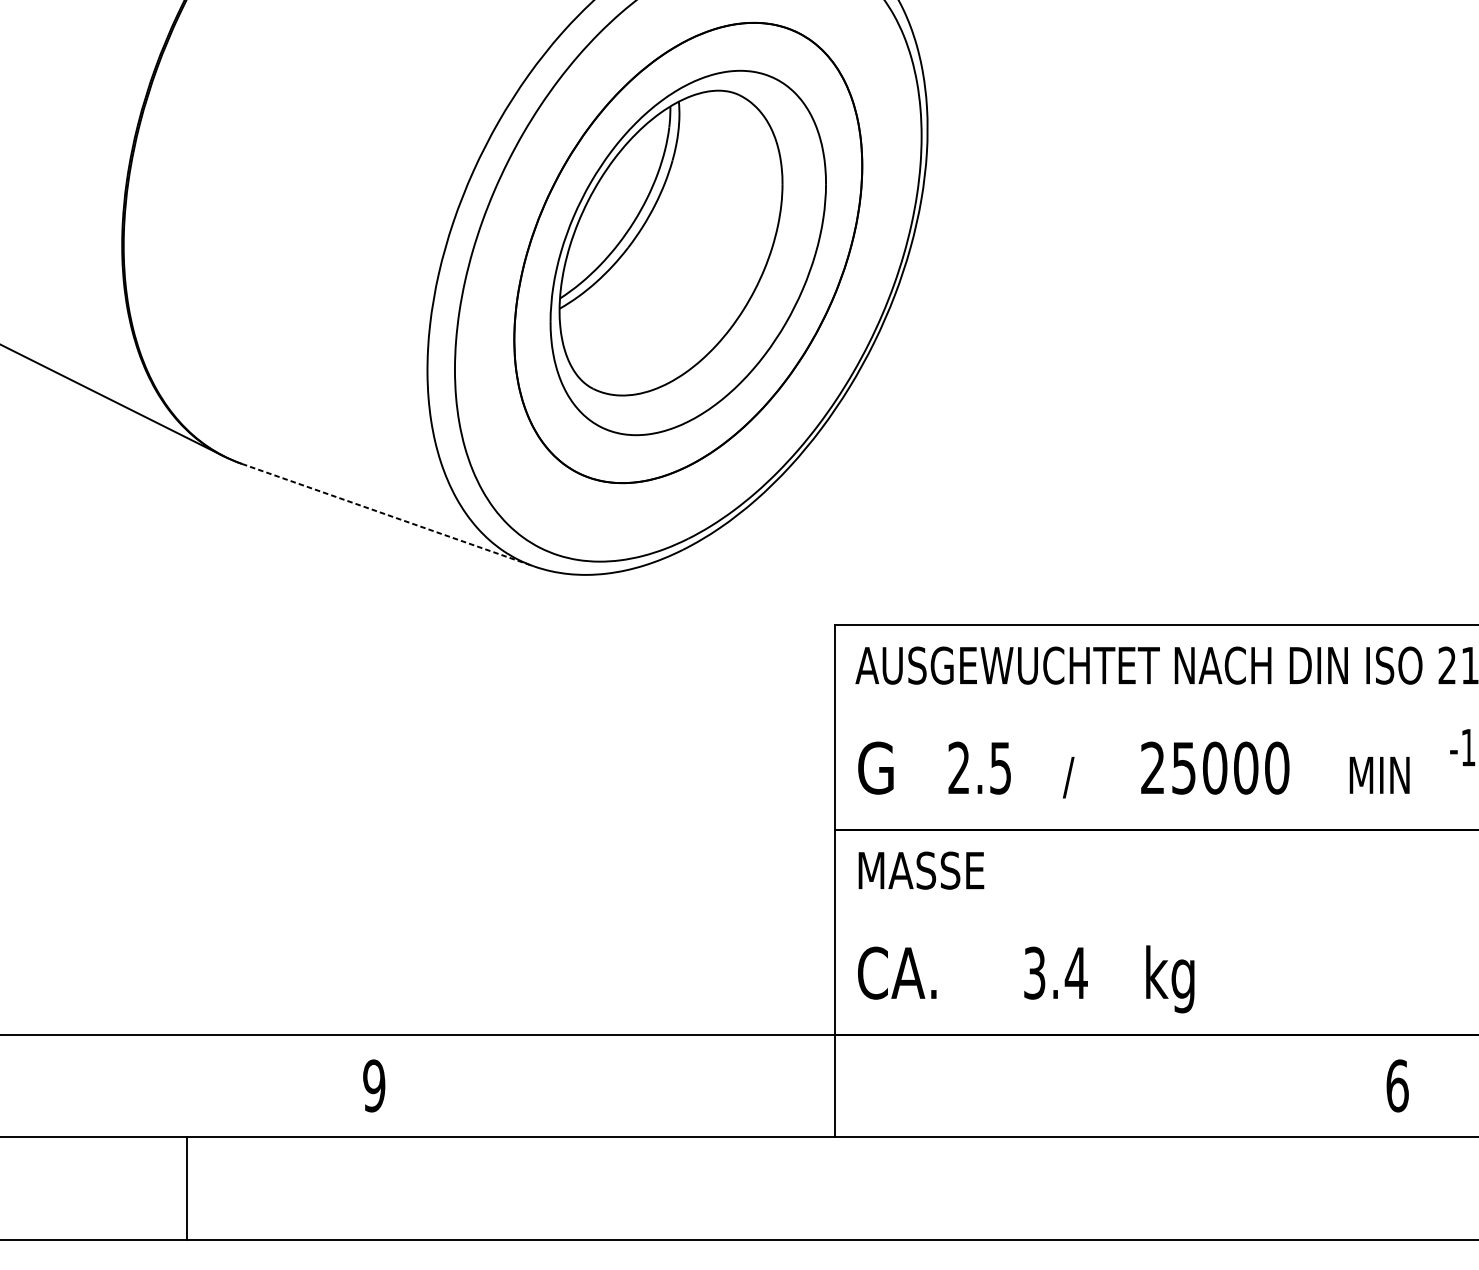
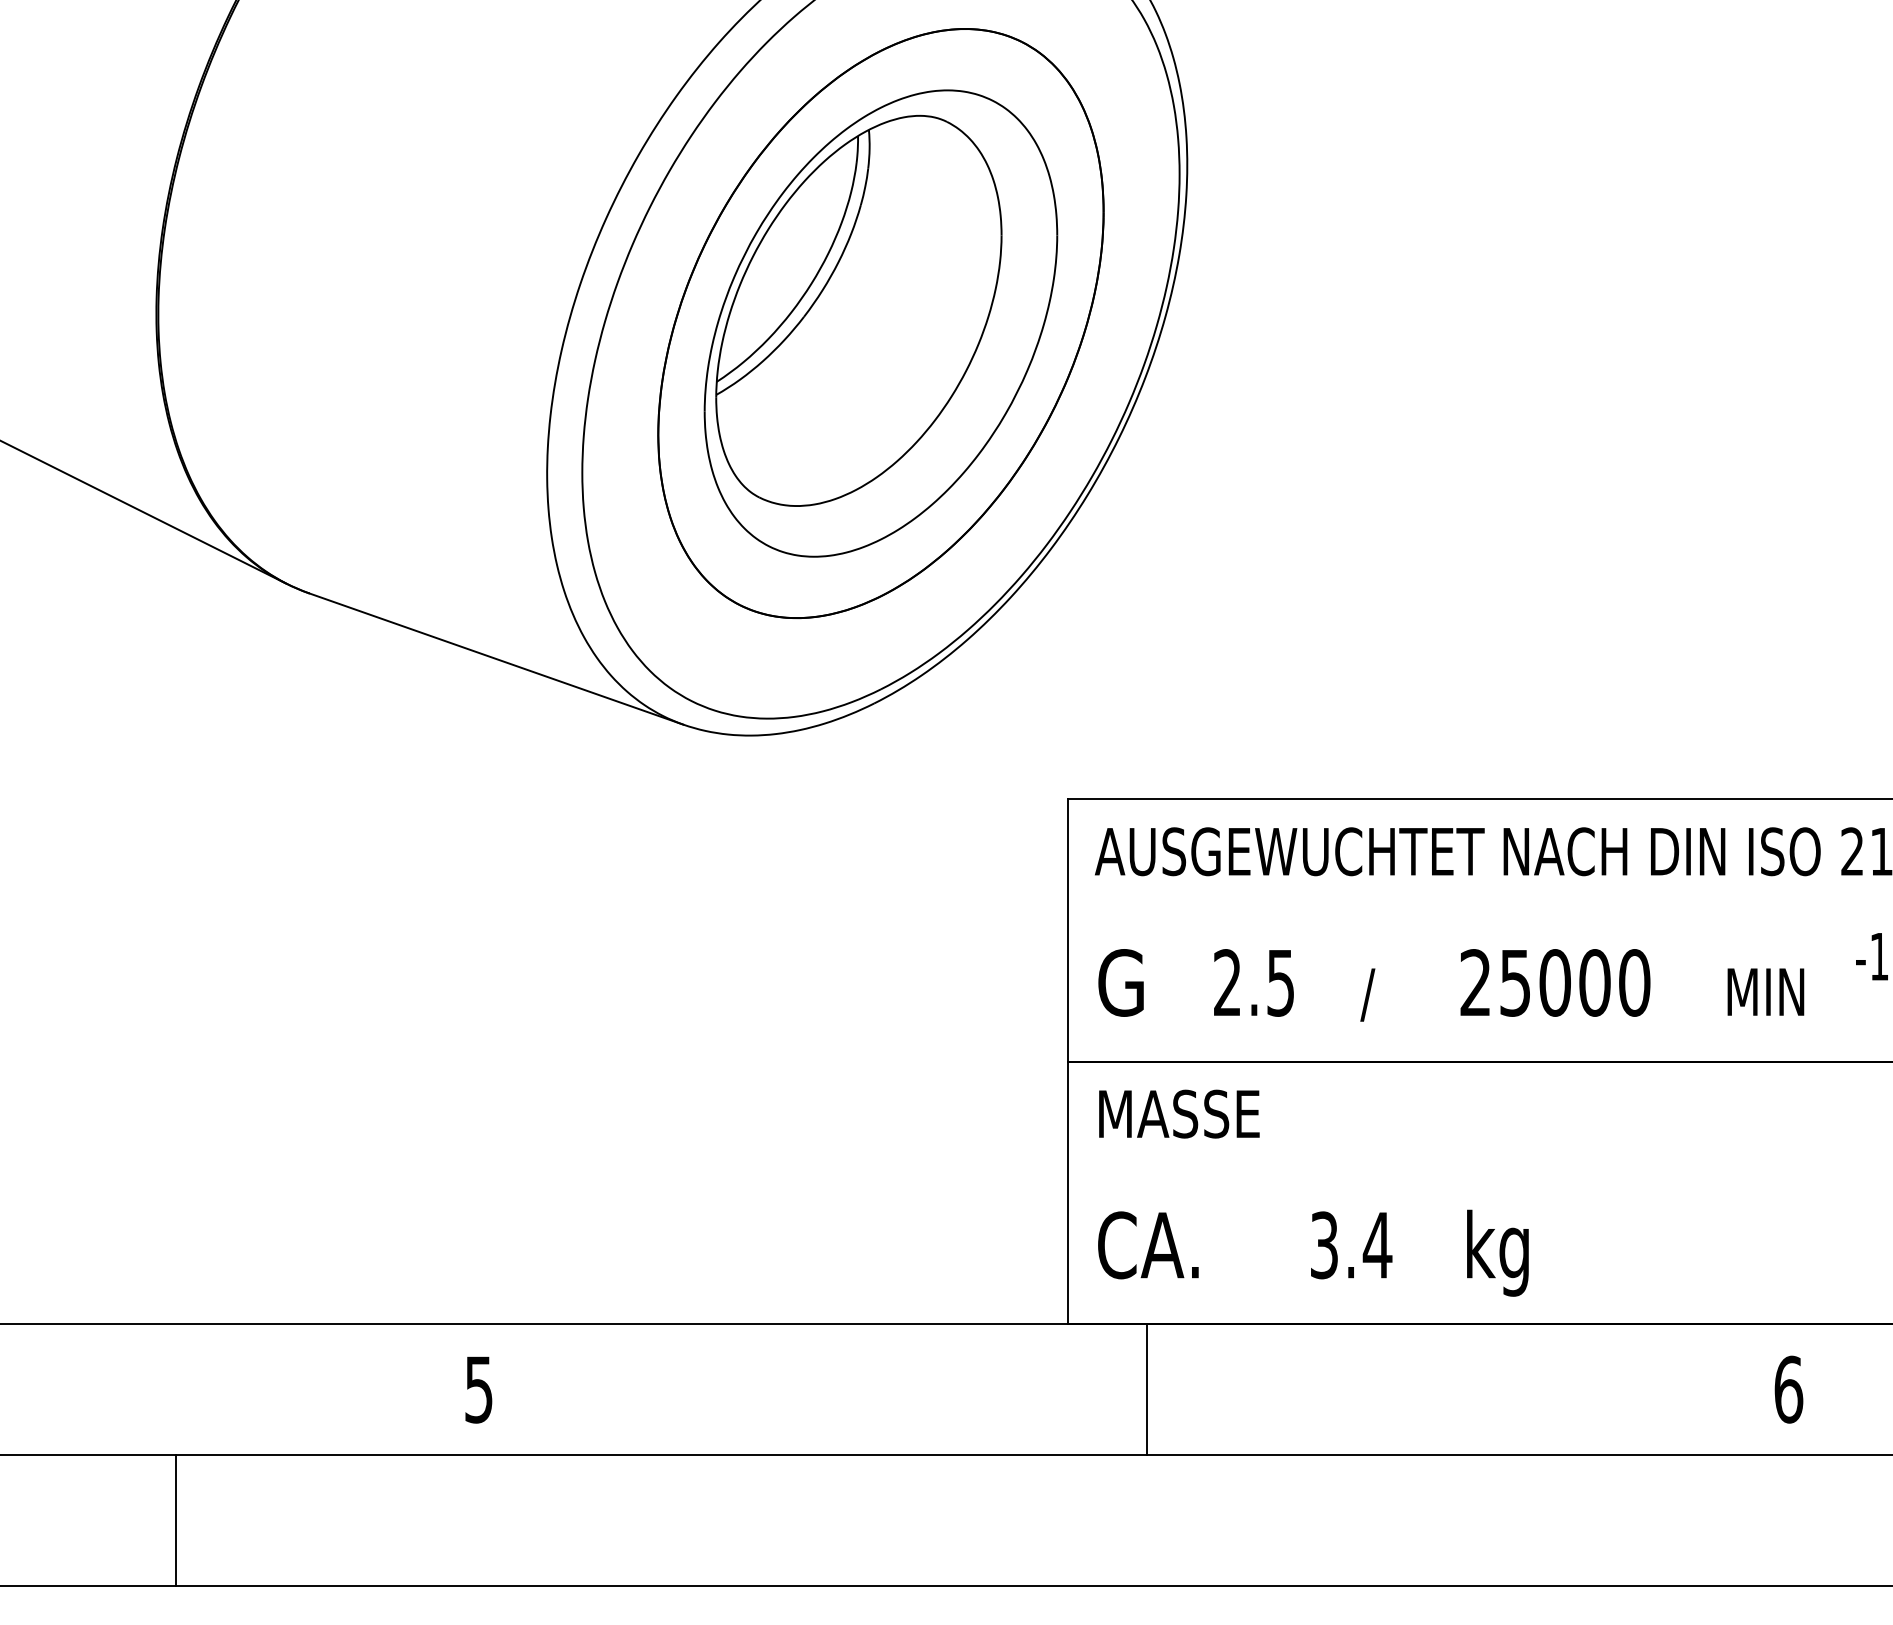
line: (387, 515) -> (496, 659), dashed -> solid
text: (373, 1085) -> (478, 1389), 9 -> 5
line: (834, 1085) -> (1146, 1389), moved
line: (187, 1188) -> (175, 1520), moved

